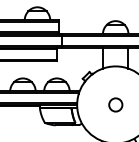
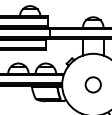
circle: (115, 104) -> (93, 84), size x1.43

